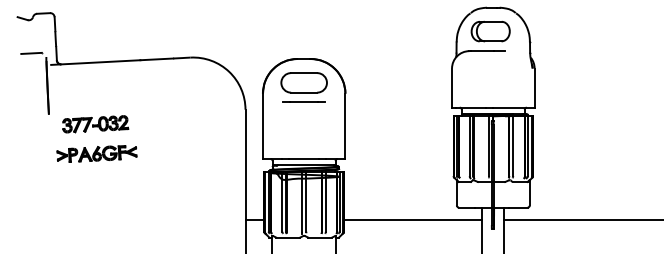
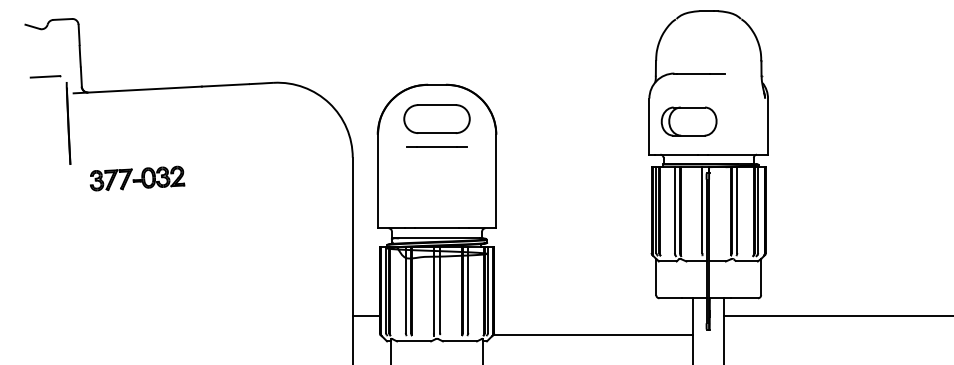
part: (490, 31) -> (688, 121), moved
part: (96, 153) -> (138, 220), removed
line: (412, 219) -> (592, 334), moved

